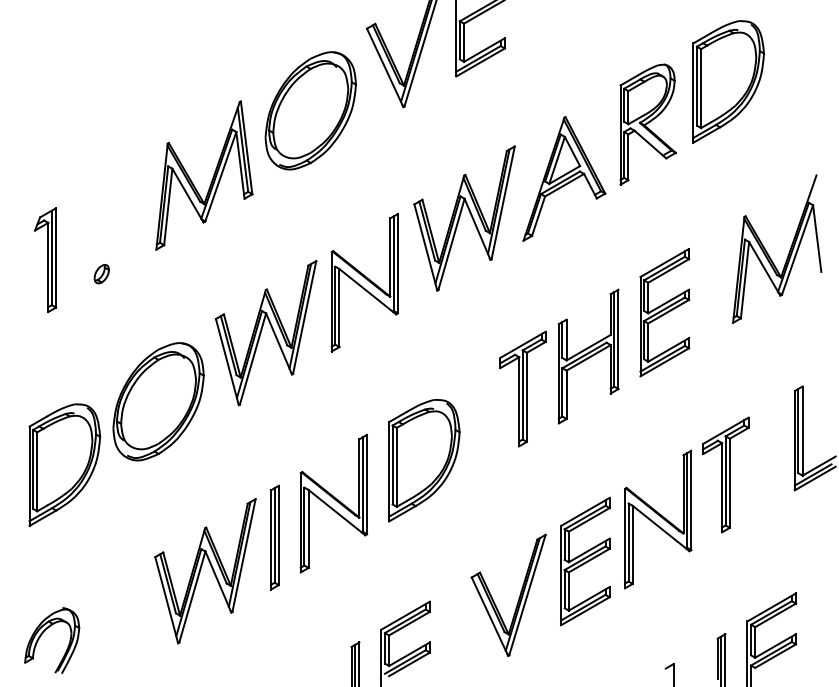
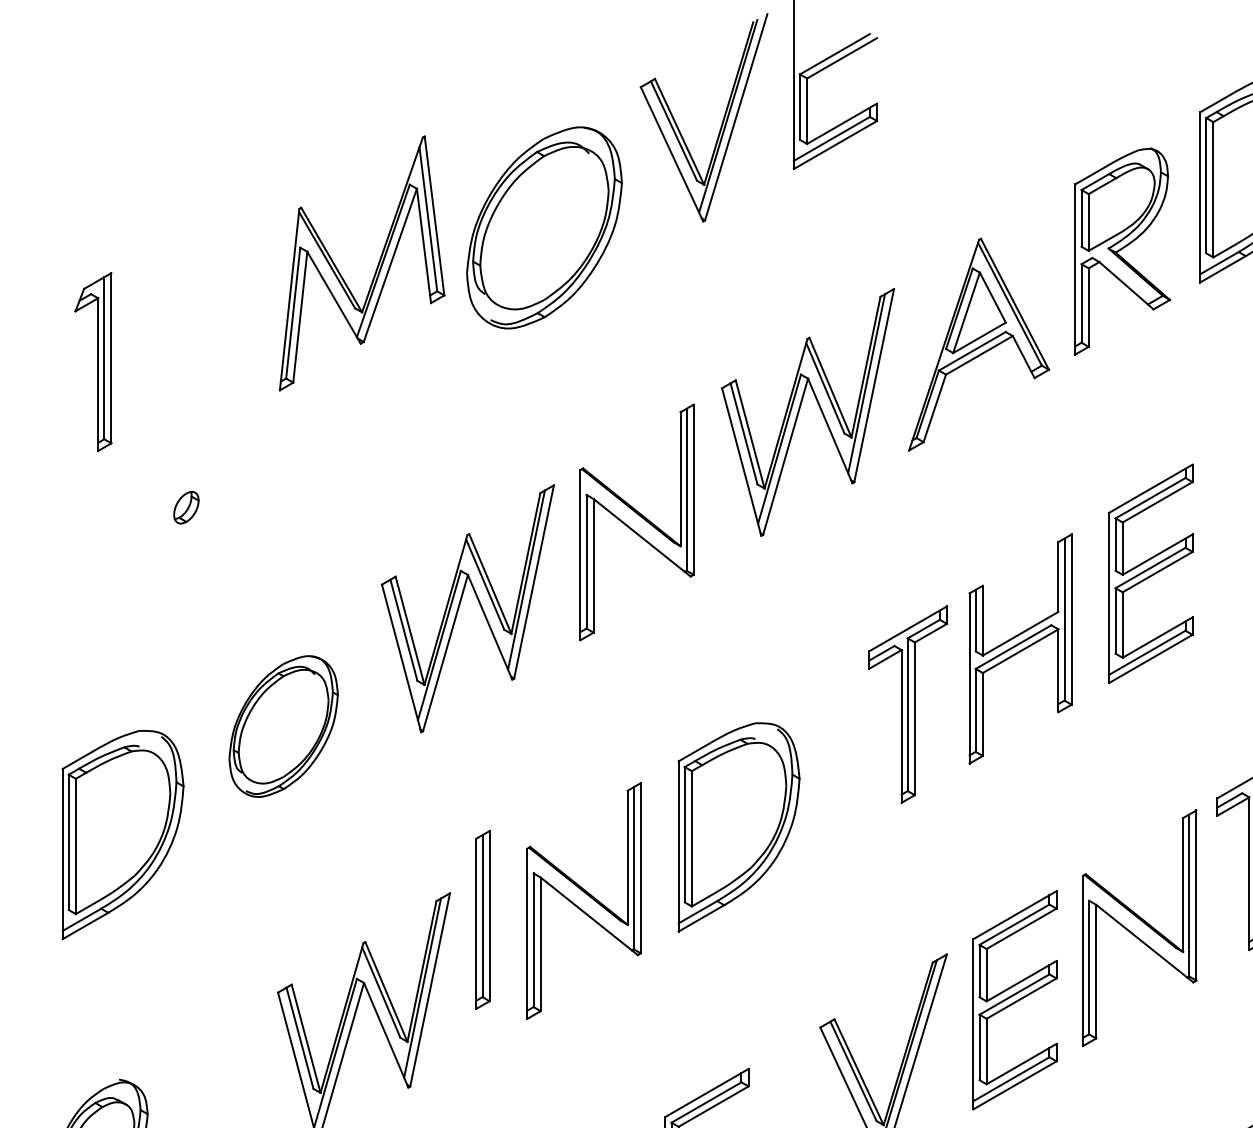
part: (212, 177) -> (376, 266), moved
part: (45, 259) -> (93, 360), moved
part: (158, 401) -> (283, 725), size x0.7
part: (274, 537) -> (482, 919), moved

